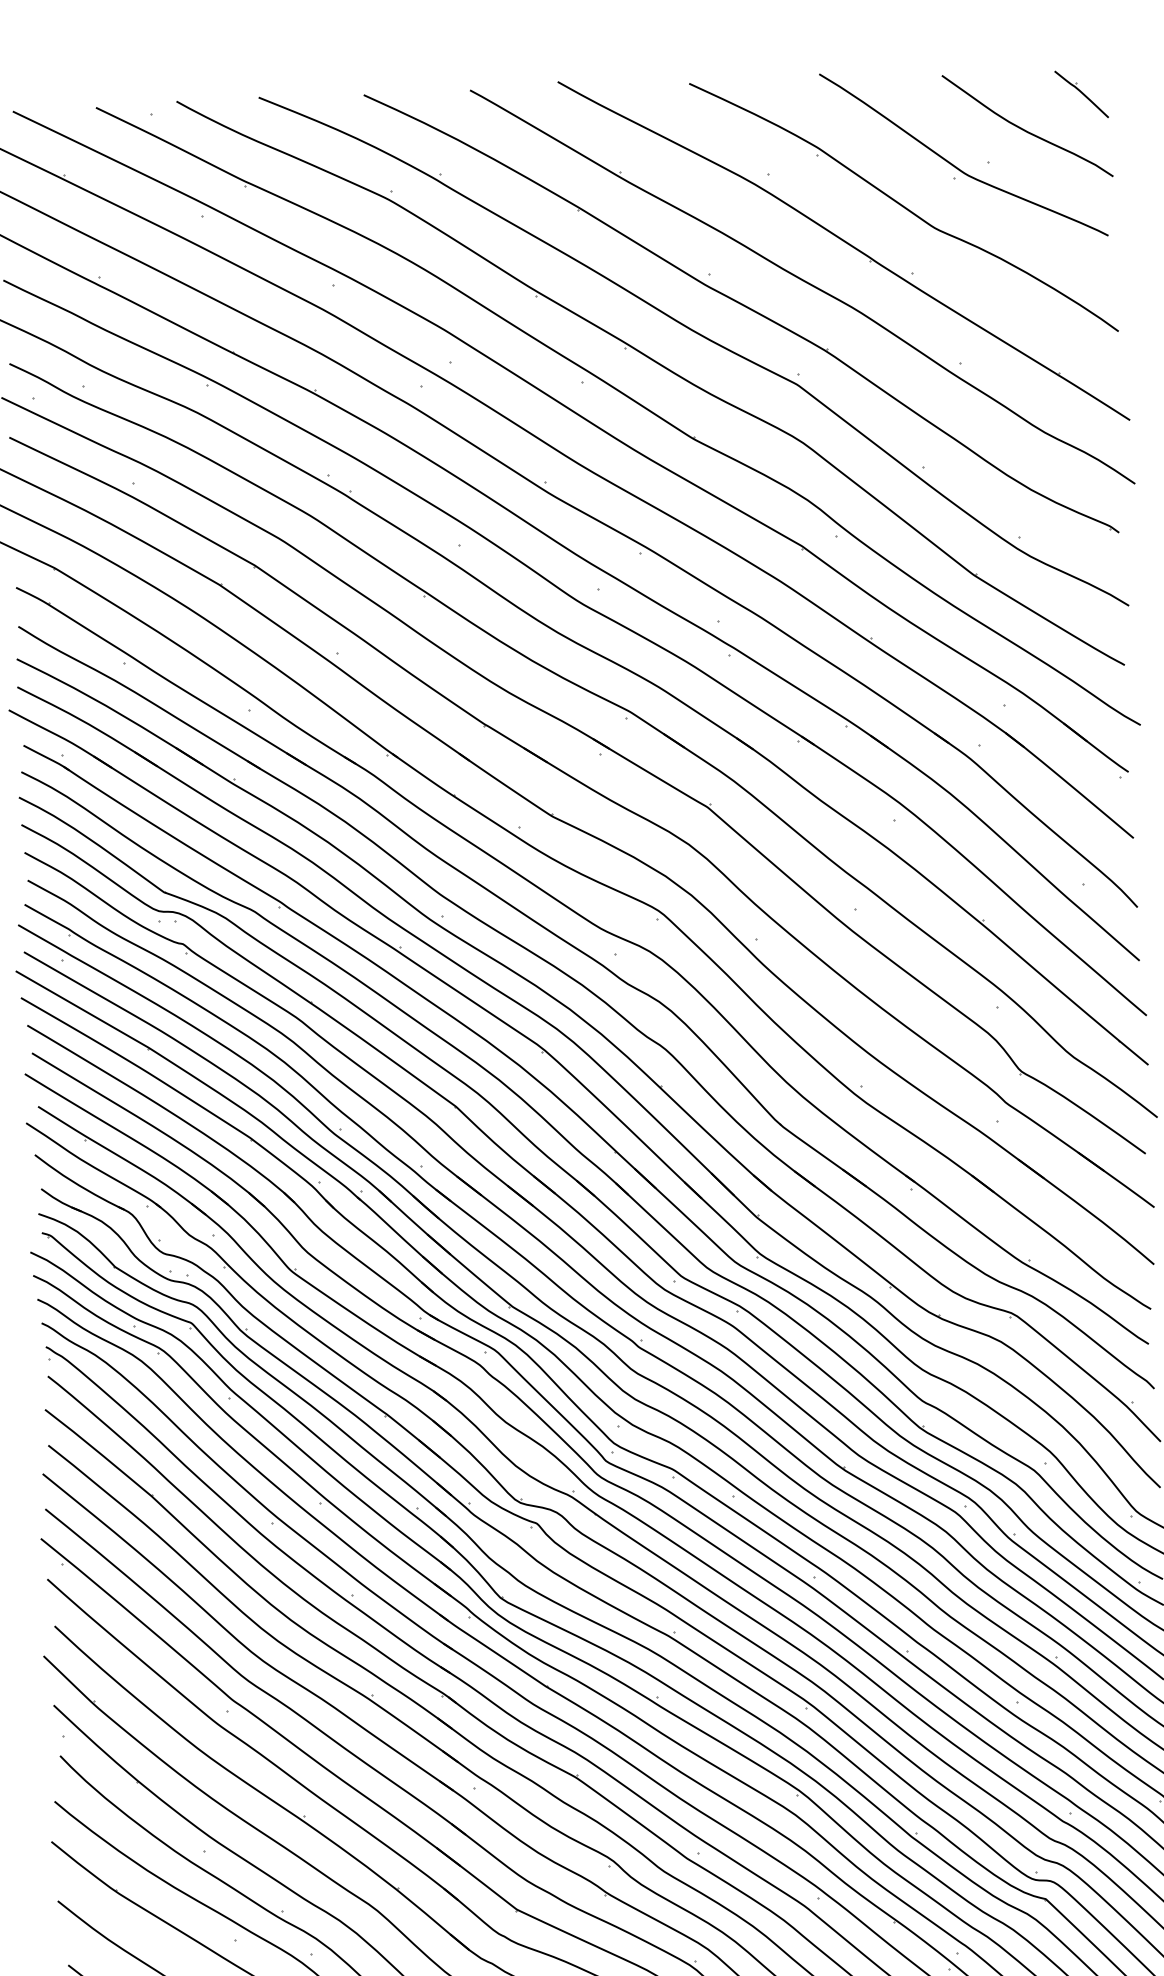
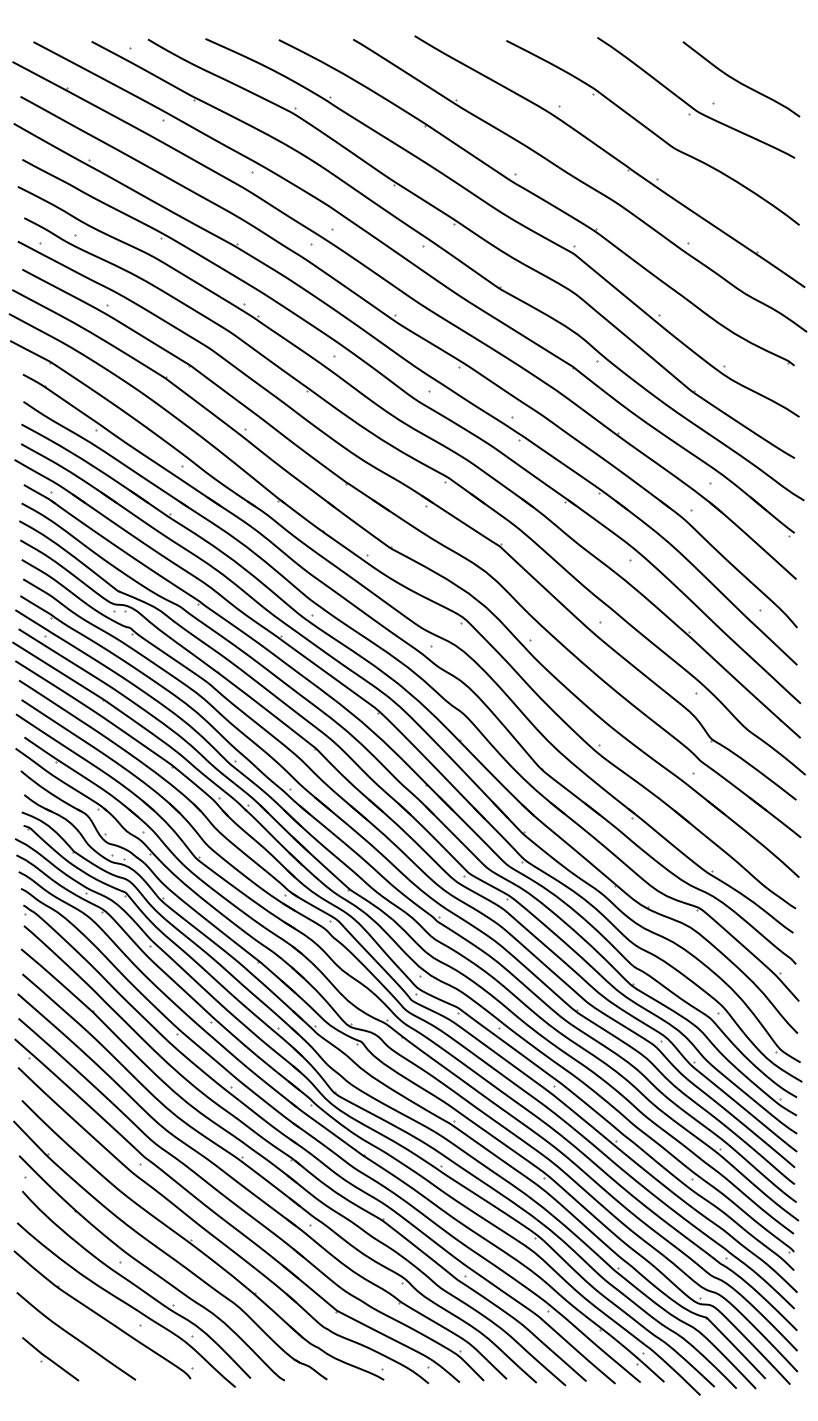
part: (1080, 94) -> (779, 58), removed

